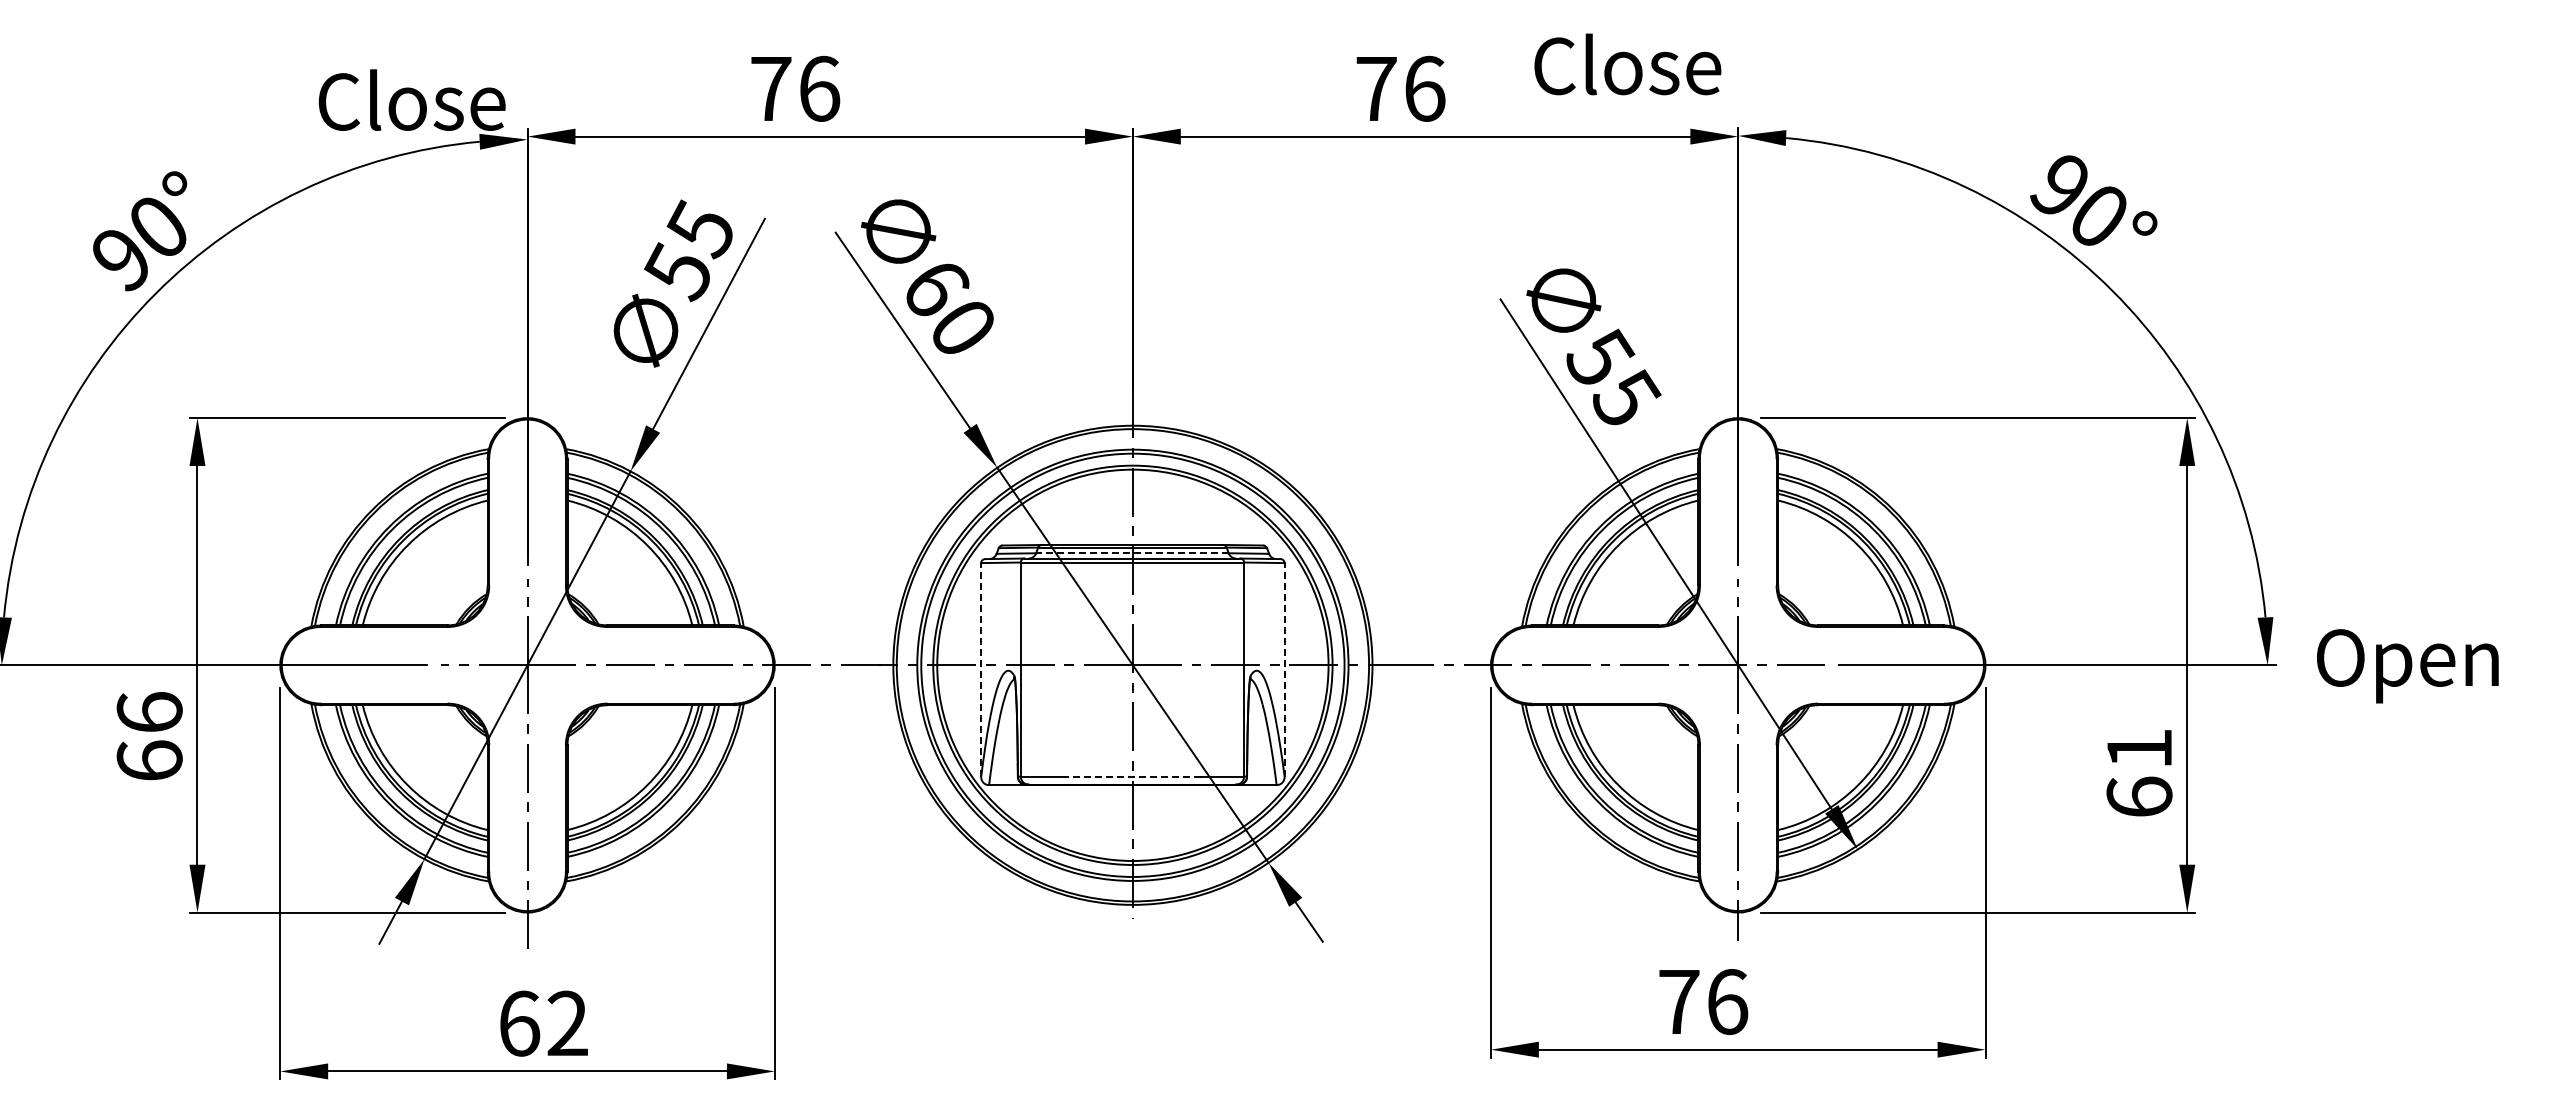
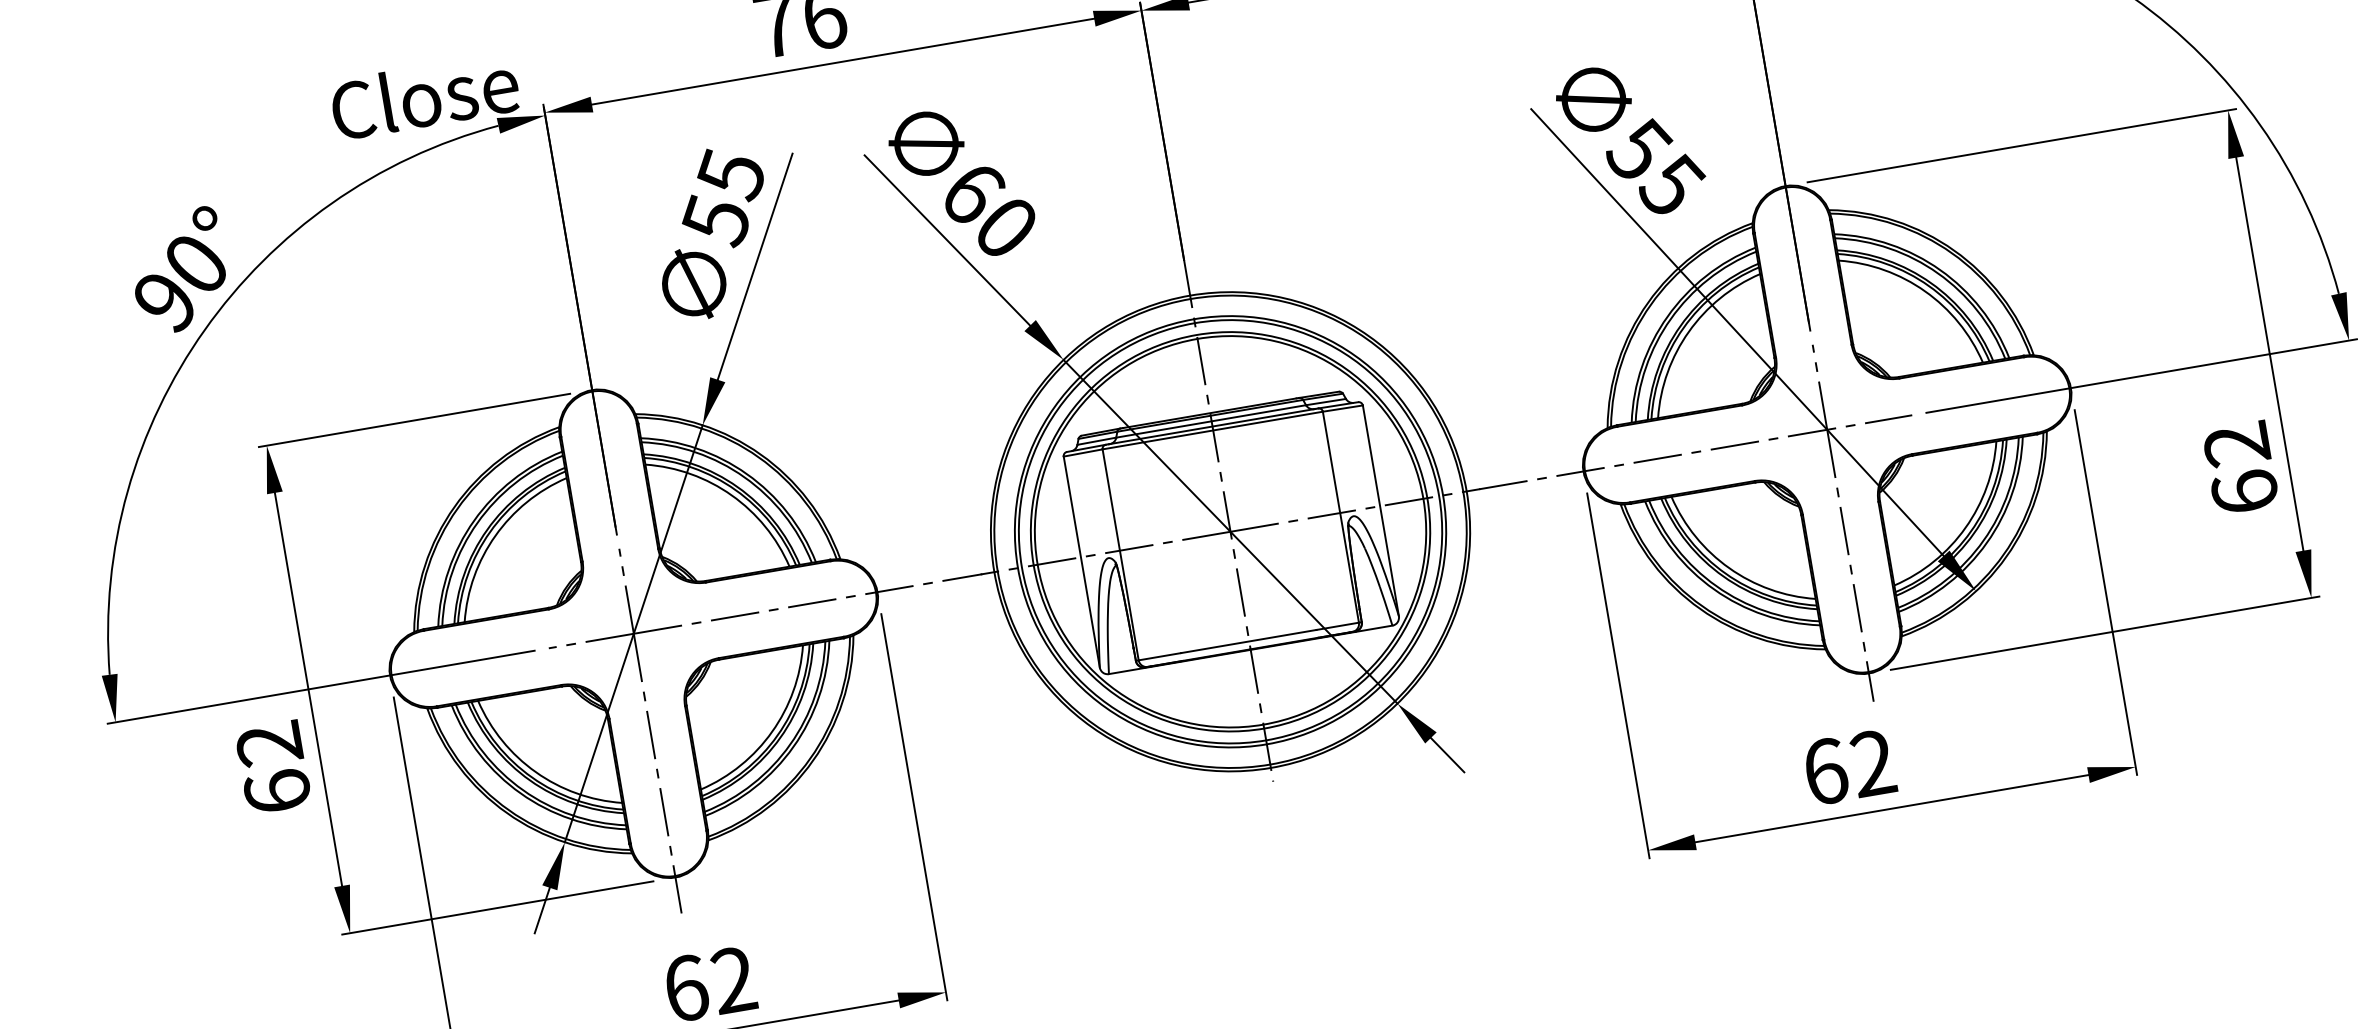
line: (1131, 553) -> (1210, 421), dashed -> solid
line: (981, 670) -> (1082, 562), dashed -> solid
line: (1284, 670) -> (1380, 511), dashed -> solid
text: (149, 712) -> (269, 743), 66 -> 62
text: (2138, 748) -> (2235, 444), 61 -> 62
line: (1132, 776) -> (1248, 641), dashed -> solid
text: (1703, 1001) -> (1849, 767), 76 -> 62

